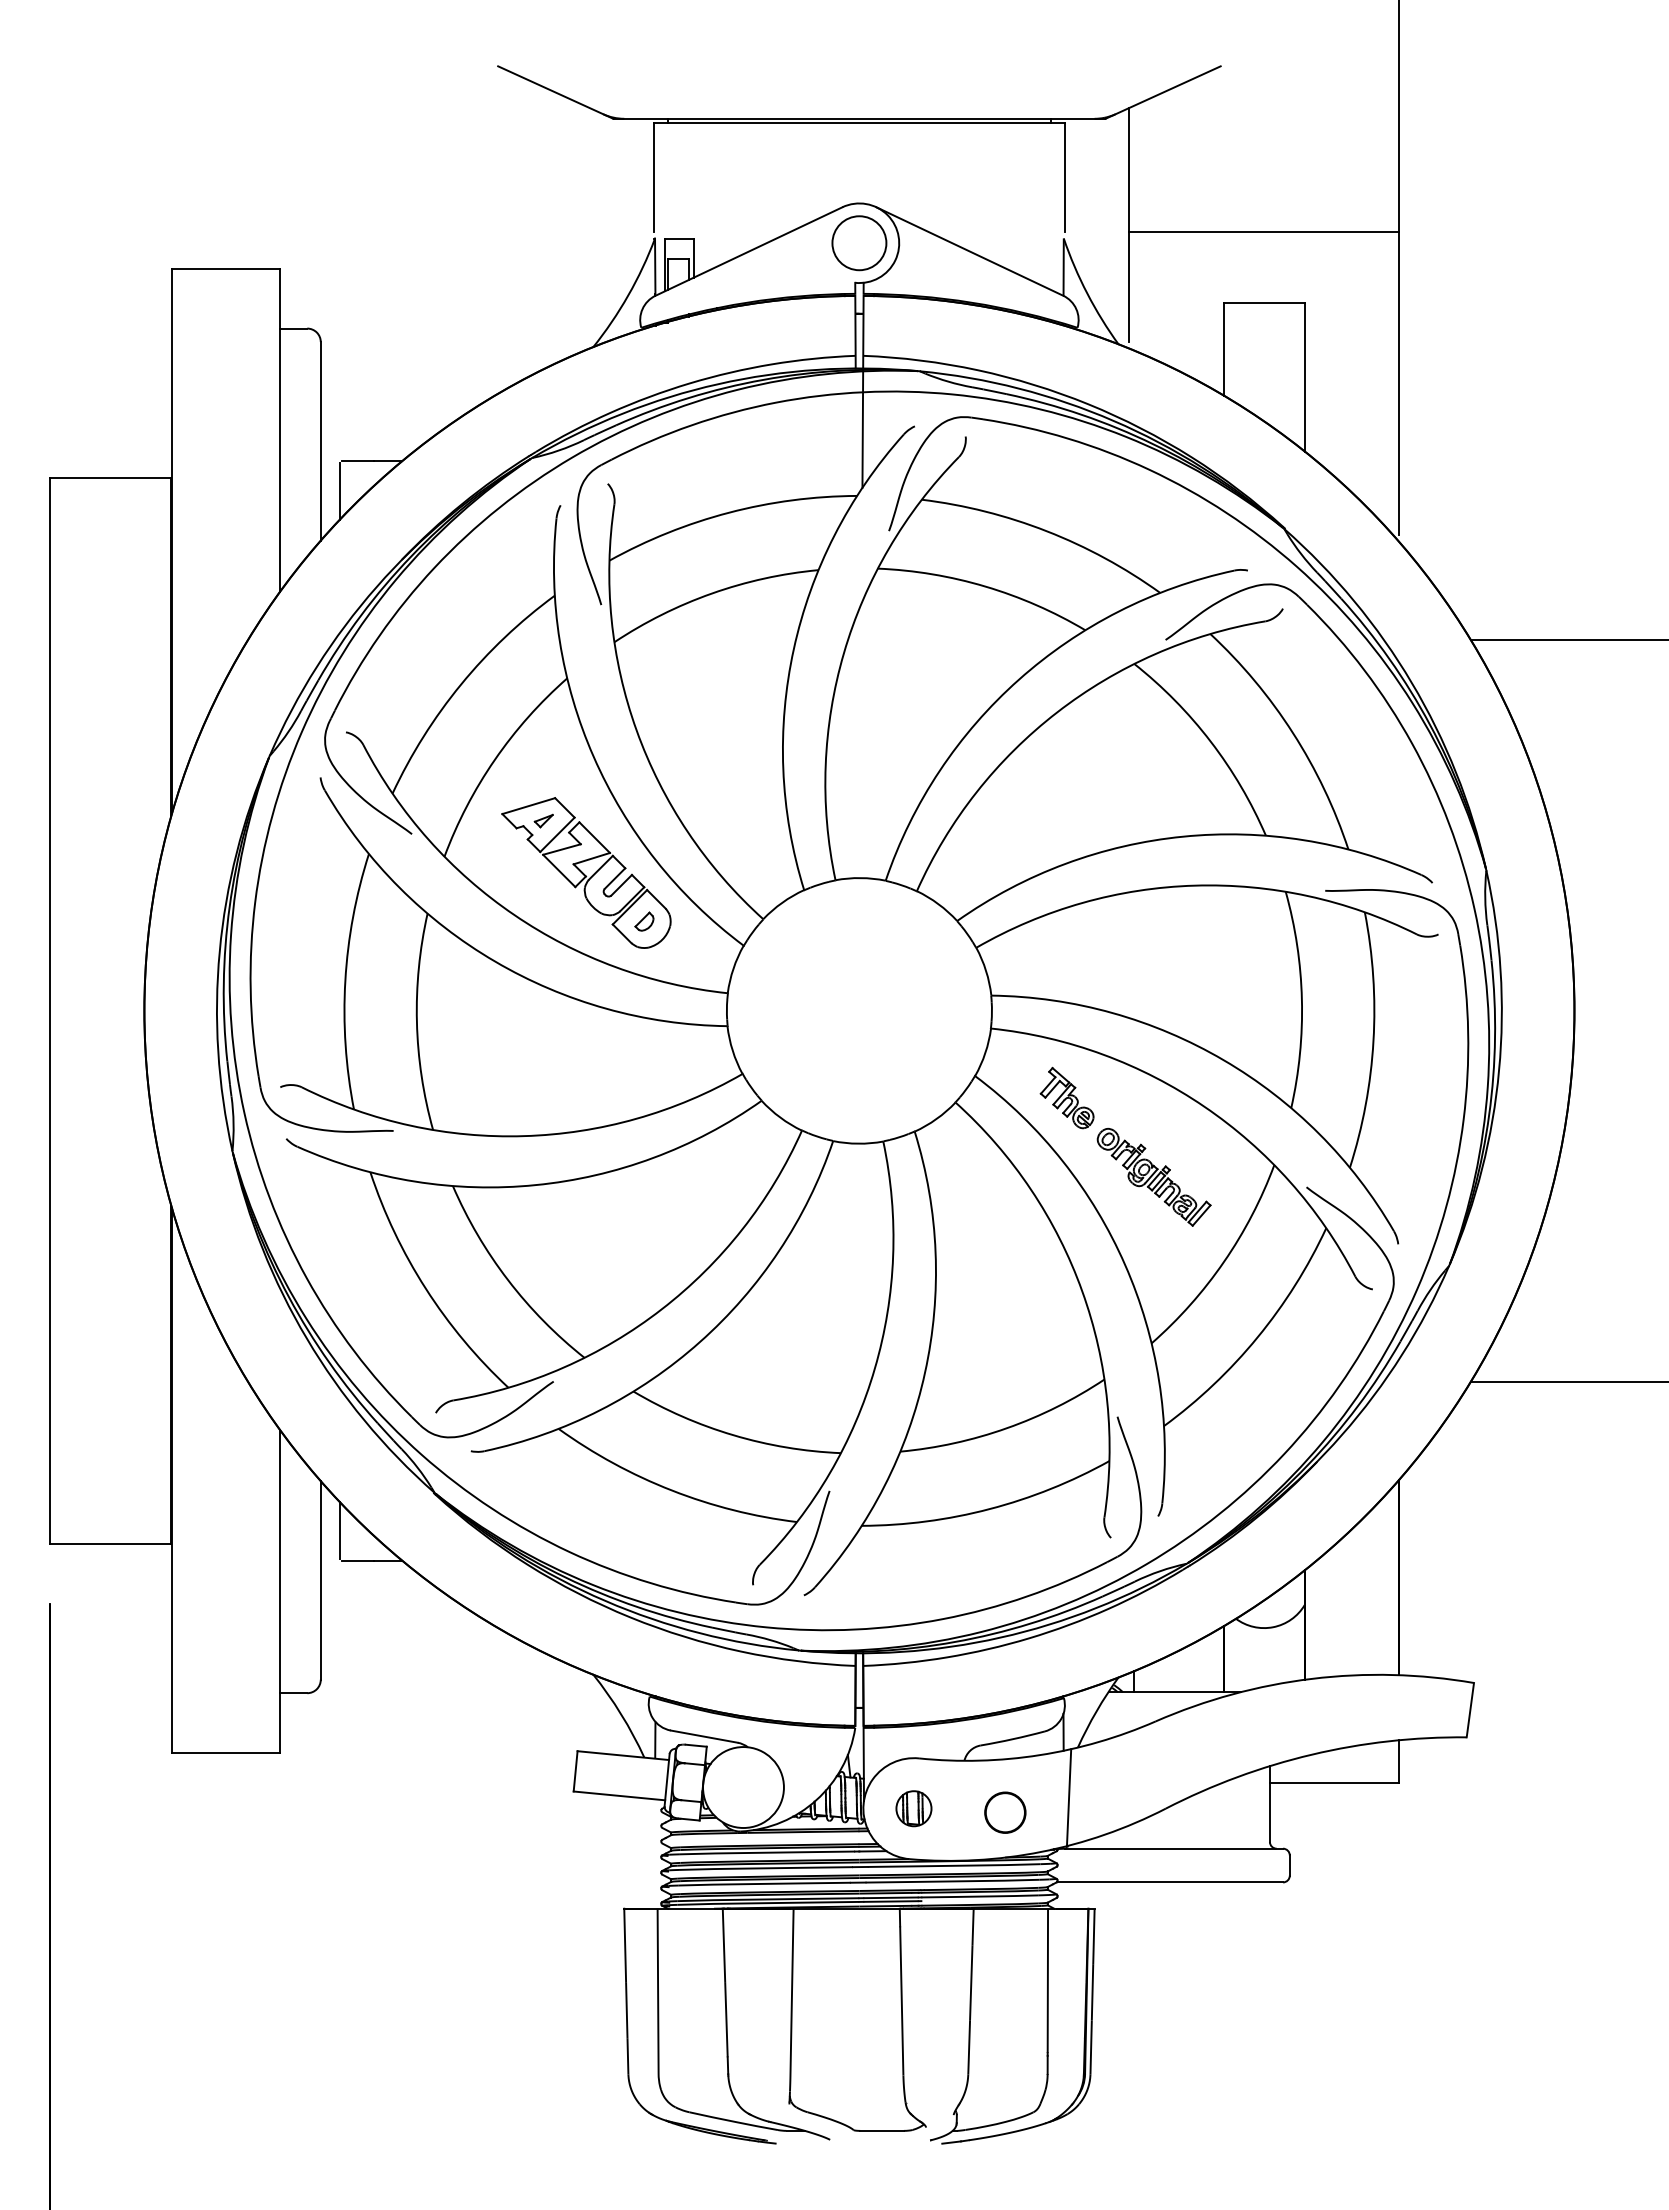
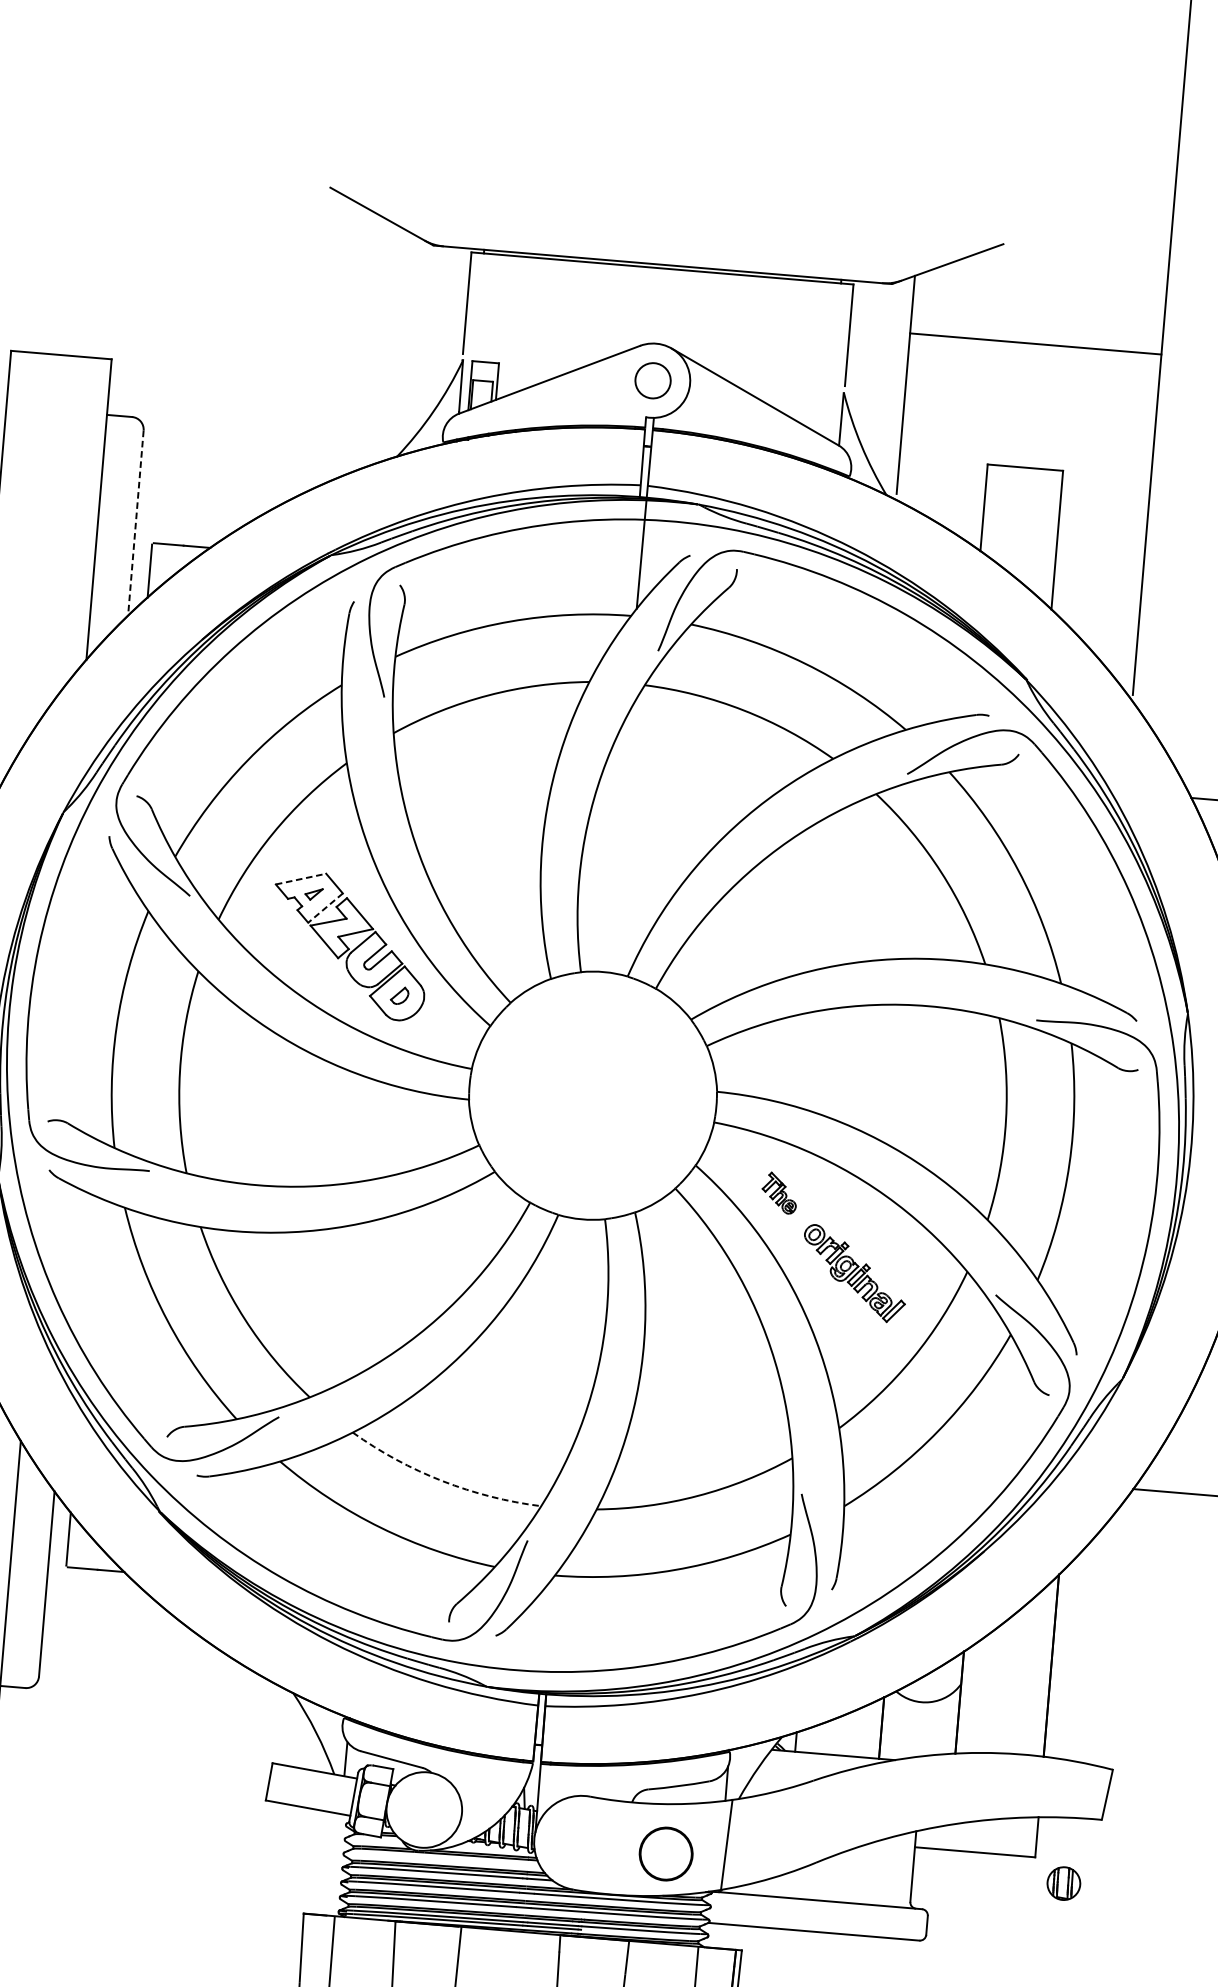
line: (1264, 231) -> (1036, 343), moved
circle: (859, 243) -> (653, 380), size x0.7
line: (320, 441) -> (135, 523), solid -> dashed
line: (528, 806) -> (300, 879), solid -> dashed
line: (557, 835) -> (325, 908), solid -> dashed
part: (1066, 1097) -> (779, 1192), size x0.7
arc: (733, 1435) -> (442, 1481), solid -> dashed
part: (913, 1808) -> (1063, 1883), moved
circle: (1005, 1812) -> (666, 1853), size x1.4

